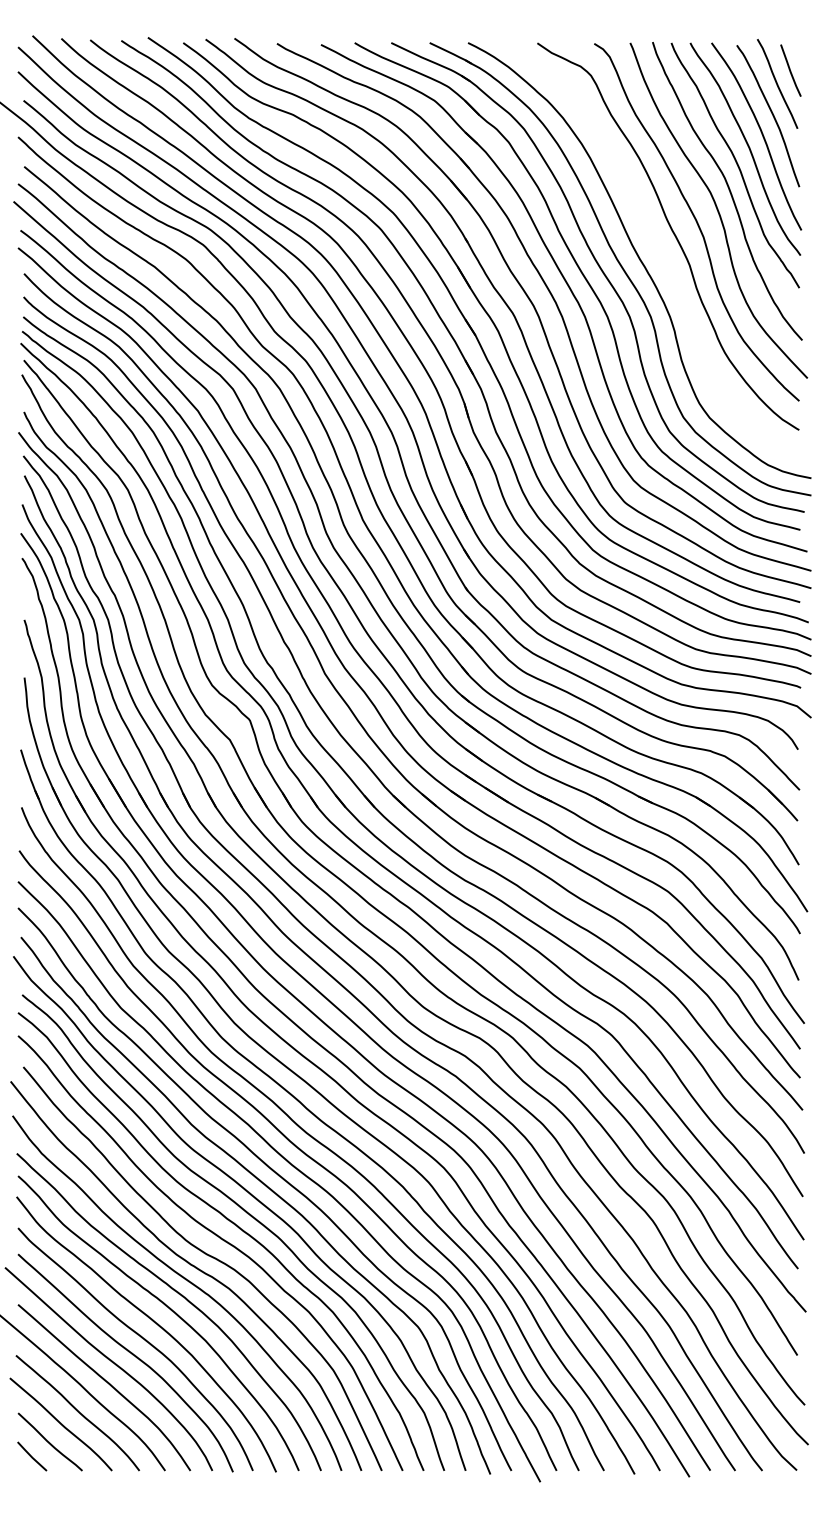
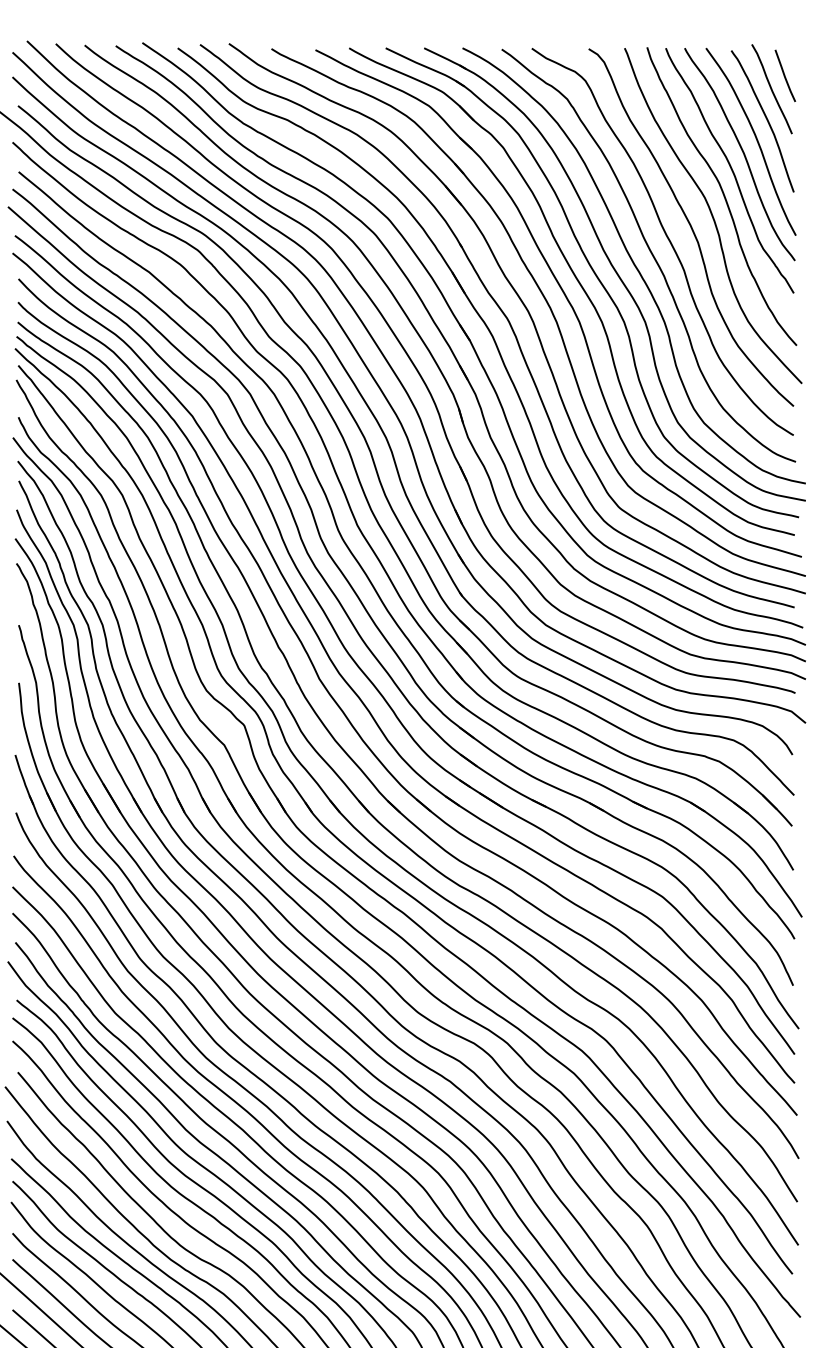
curve: (656, 248) -> (650, 253), added

